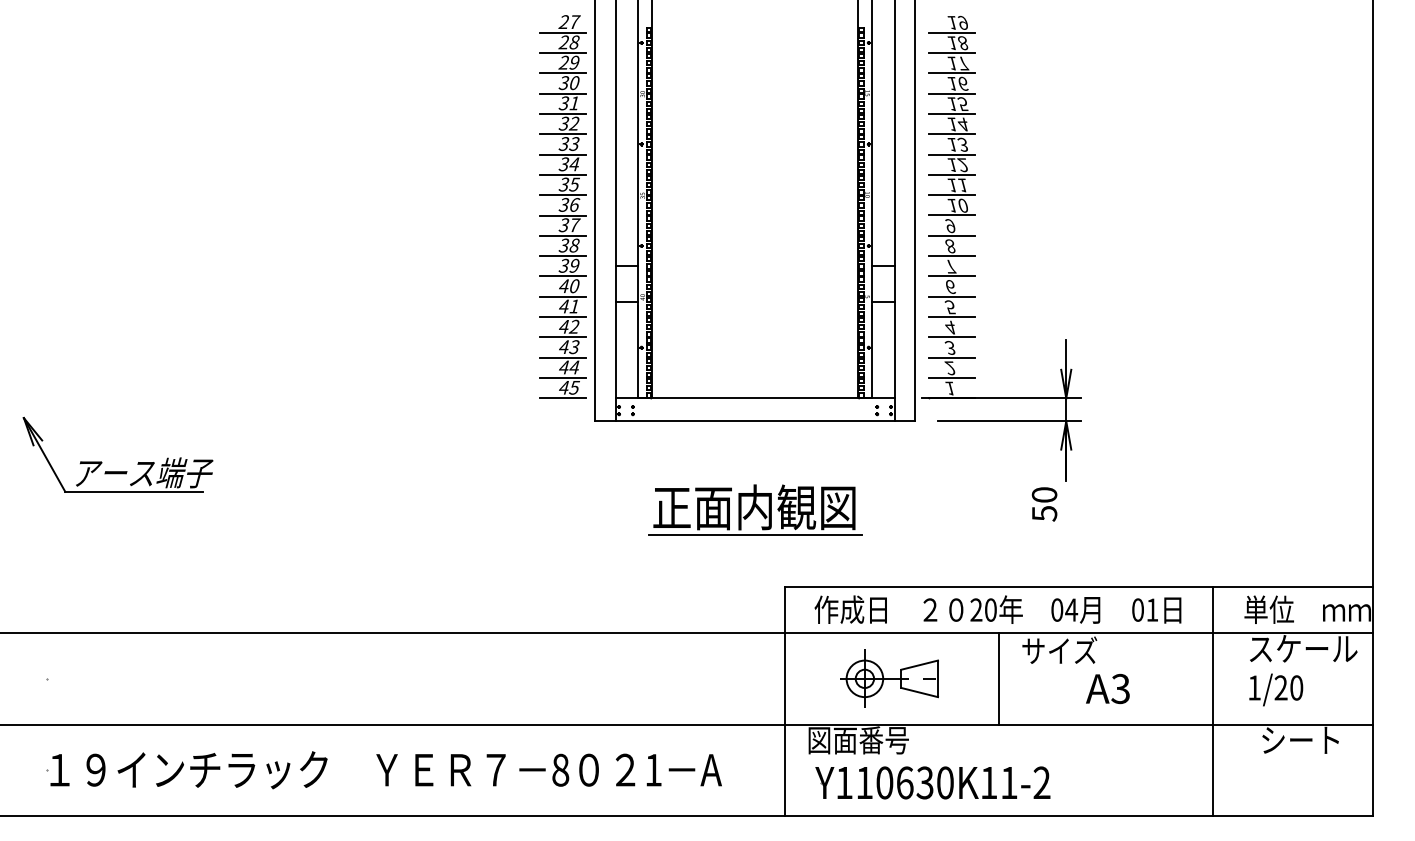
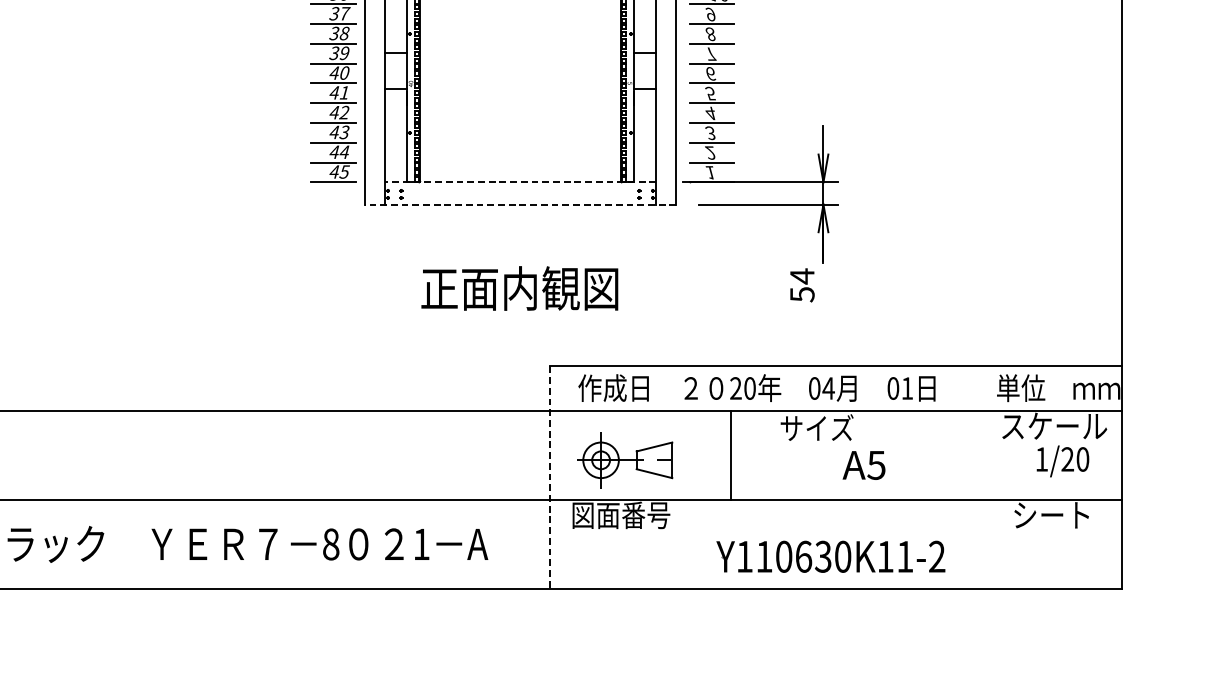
line: (754, 398) -> (519, 182), solid -> dashed
line: (755, 421) -> (520, 204), solid -> dashed
text: (1044, 494) -> (802, 275), 50 -> 54
line: (754, 535) -> (519, 315), removed
part: (889, 678) -> (625, 459), moved
line: (998, 678) -> (730, 455), moved
text: (1120, 688) -> (876, 464), A3 -> A5
text: (1276, 689) -> (1063, 460), moved
line: (1212, 701) -> (965, 477), removed
line: (785, 702) -> (550, 478), solid -> dashed
part: (932, 782) -> (830, 556), moved

